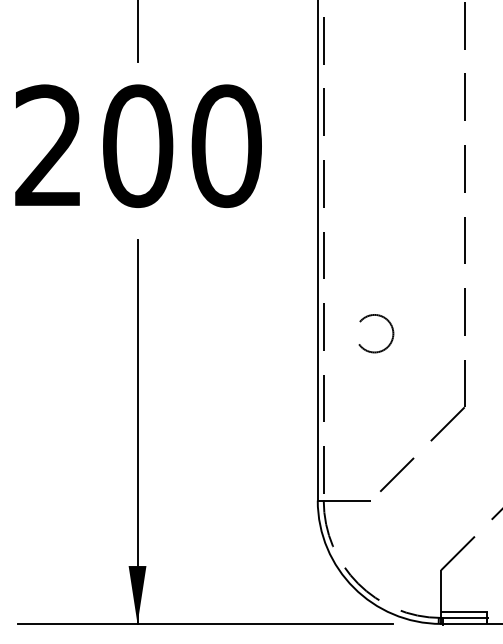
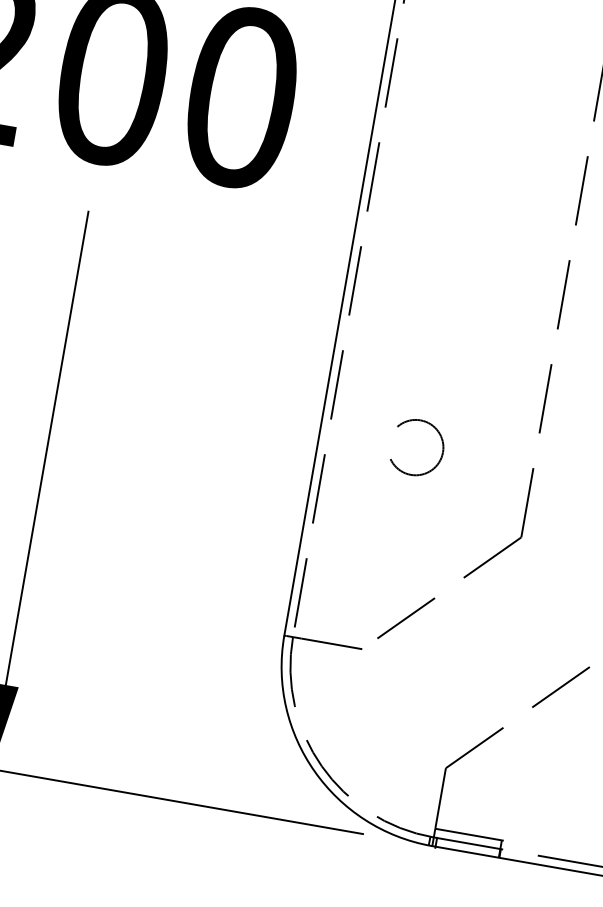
circle: (376, 333) -> (418, 447), moved

